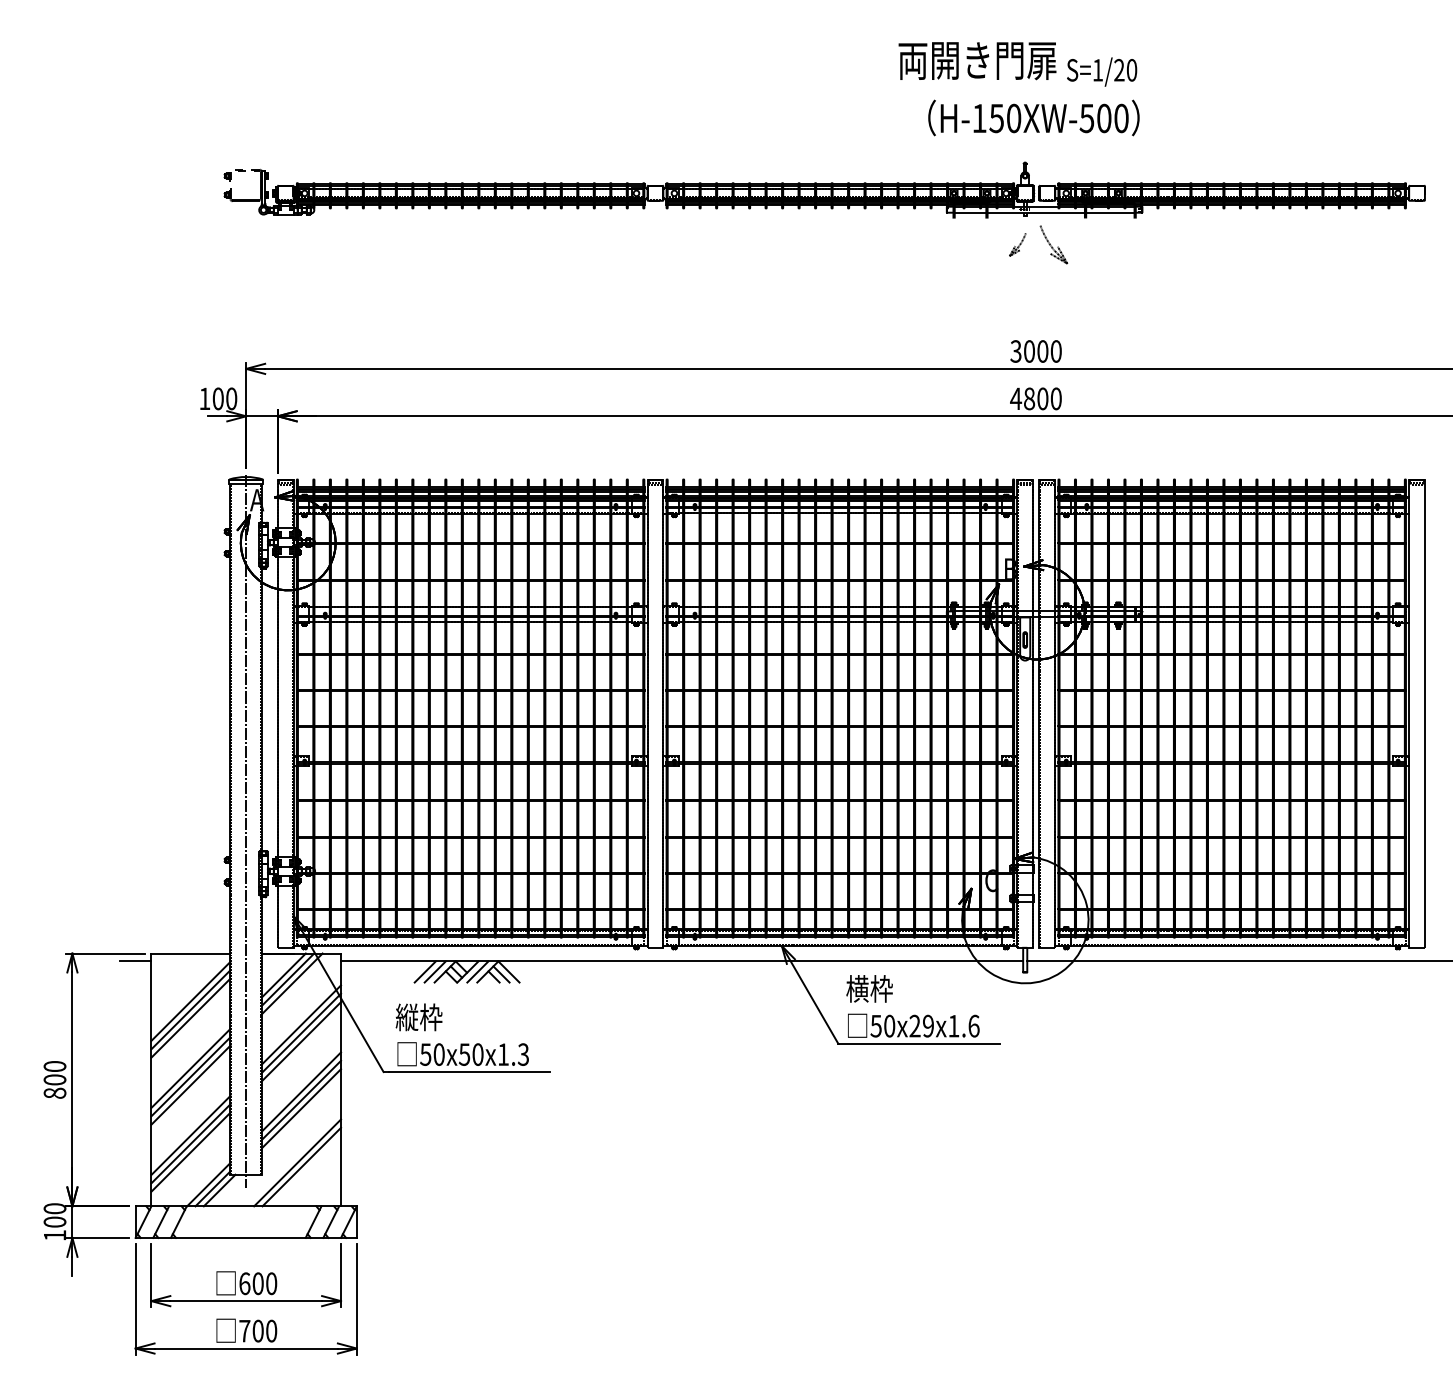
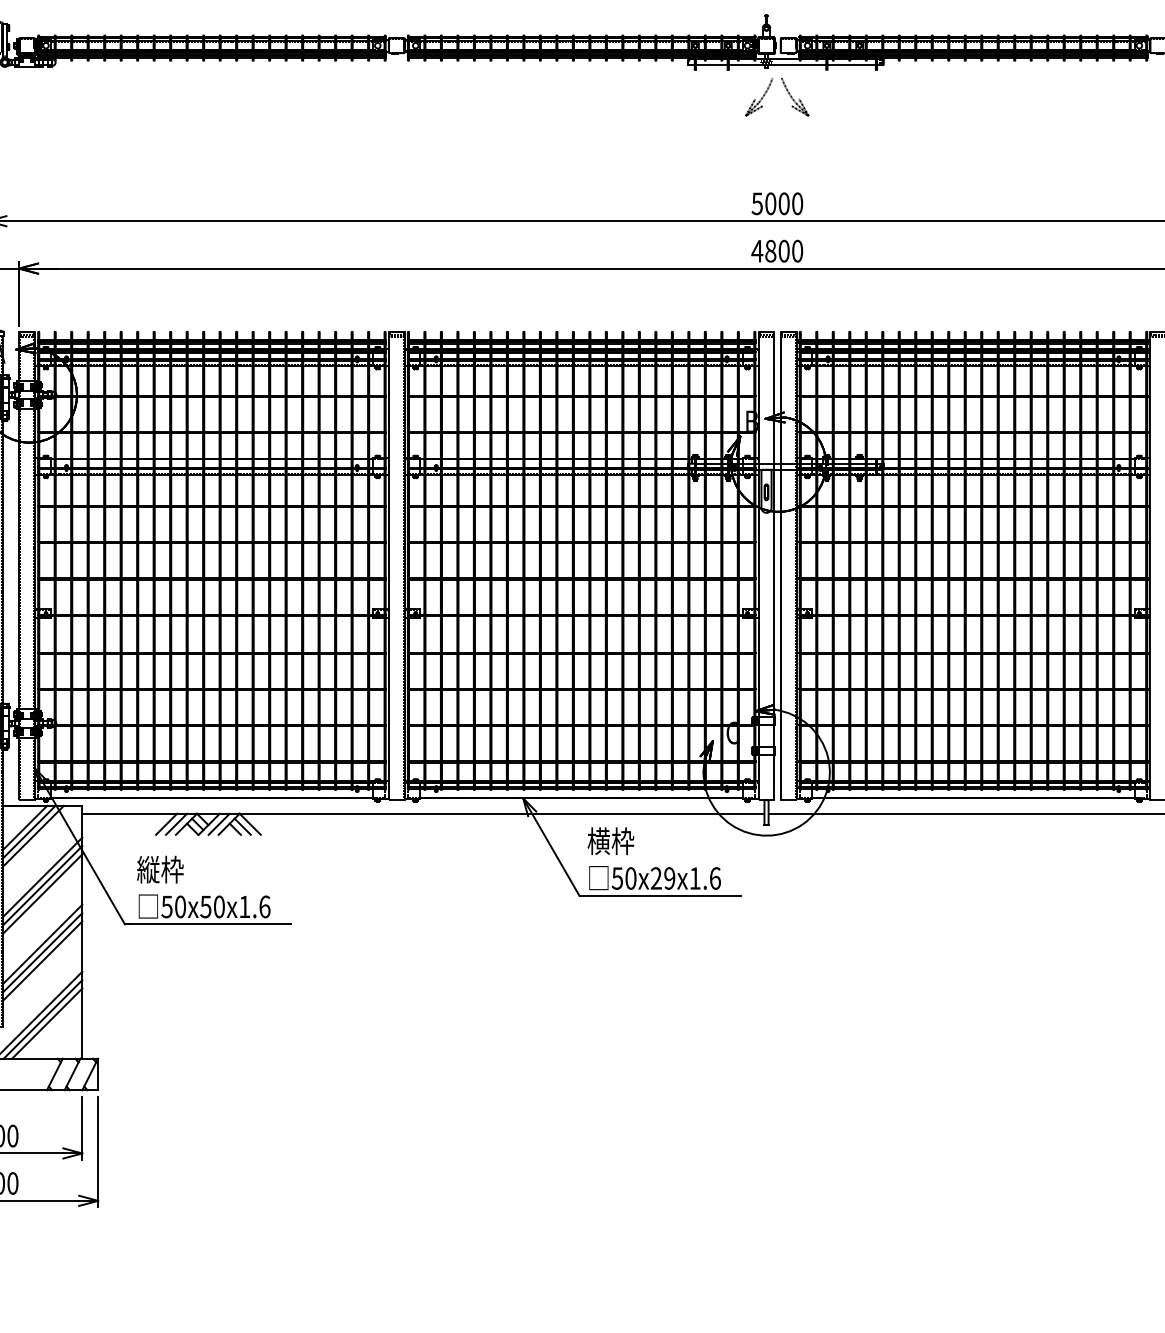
part: (1017, 244) -> (758, 96), size x1.67
text: (1015, 351) -> (756, 203), 3000 -> 5000
text: (523, 1054) -> (264, 906), 50x50x1.3 -> 50x50x1.6
line: (305, 1171) -> (46, 1023), added

